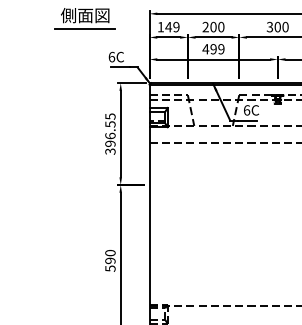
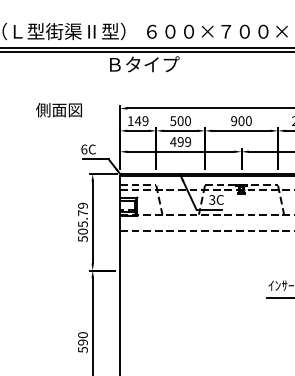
text: (270, 26) -> (234, 120), 300 -> 900
text: (205, 27) -> (173, 121), 200 -> 500
line: (84, 28) -> (58, 122), removed
text: (247, 109) -> (212, 199), 6C -> 3C
text: (109, 133) -> (82, 221), 396.55 -> 505.79

